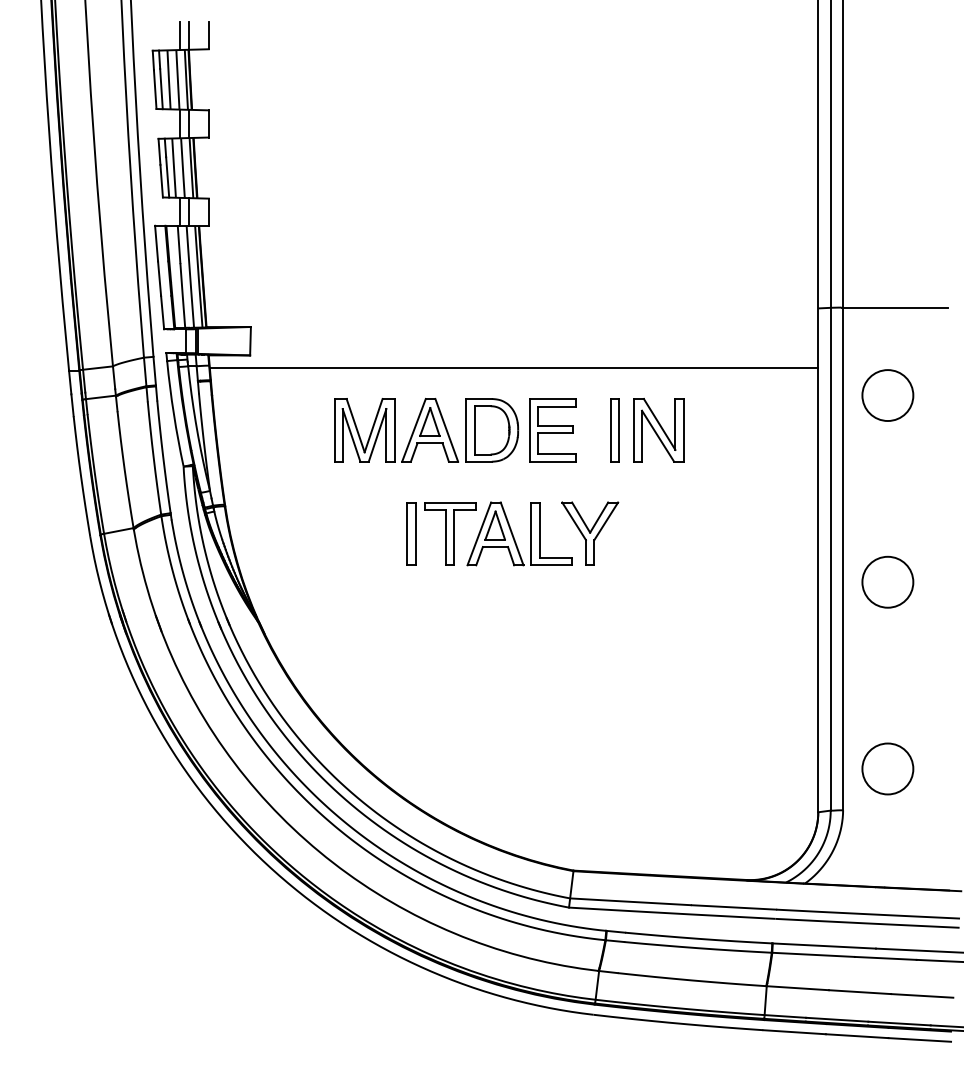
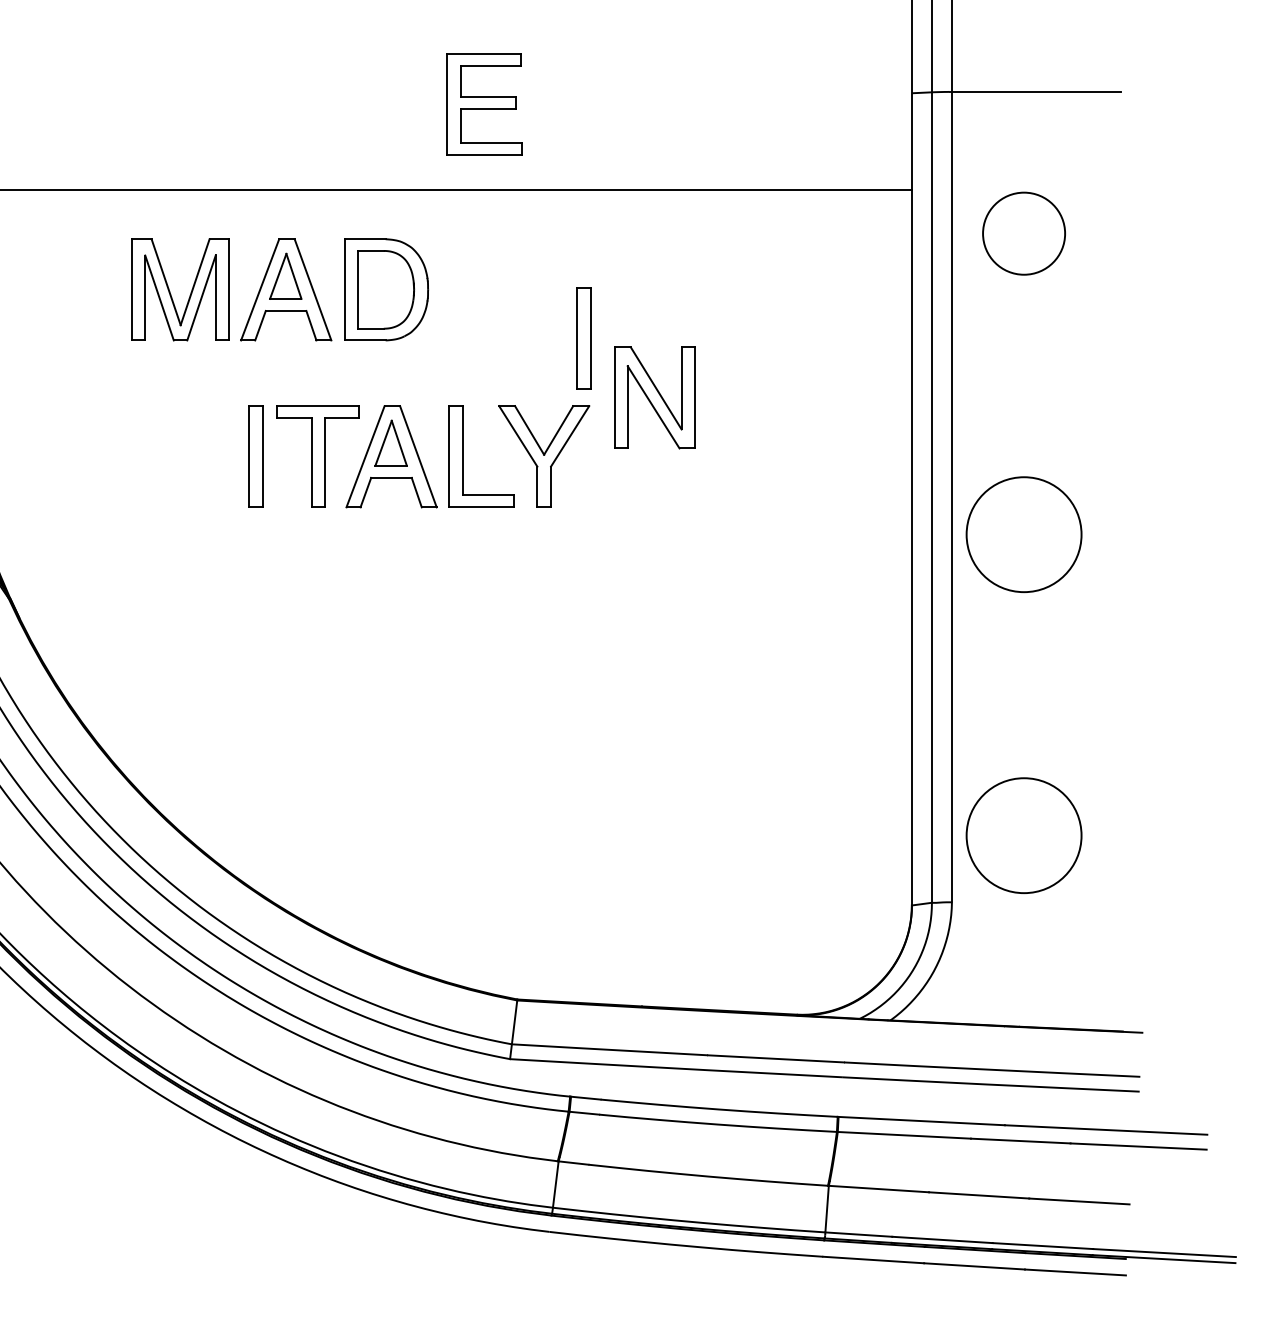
part: (552, 430) -> (483, 104), moved
part: (614, 430) -> (583, 338), moved
part: (658, 430) -> (654, 398), moved
circle: (887, 581) -> (1023, 533), size x1.4
circle: (887, 768) -> (1023, 834), size x1.4

